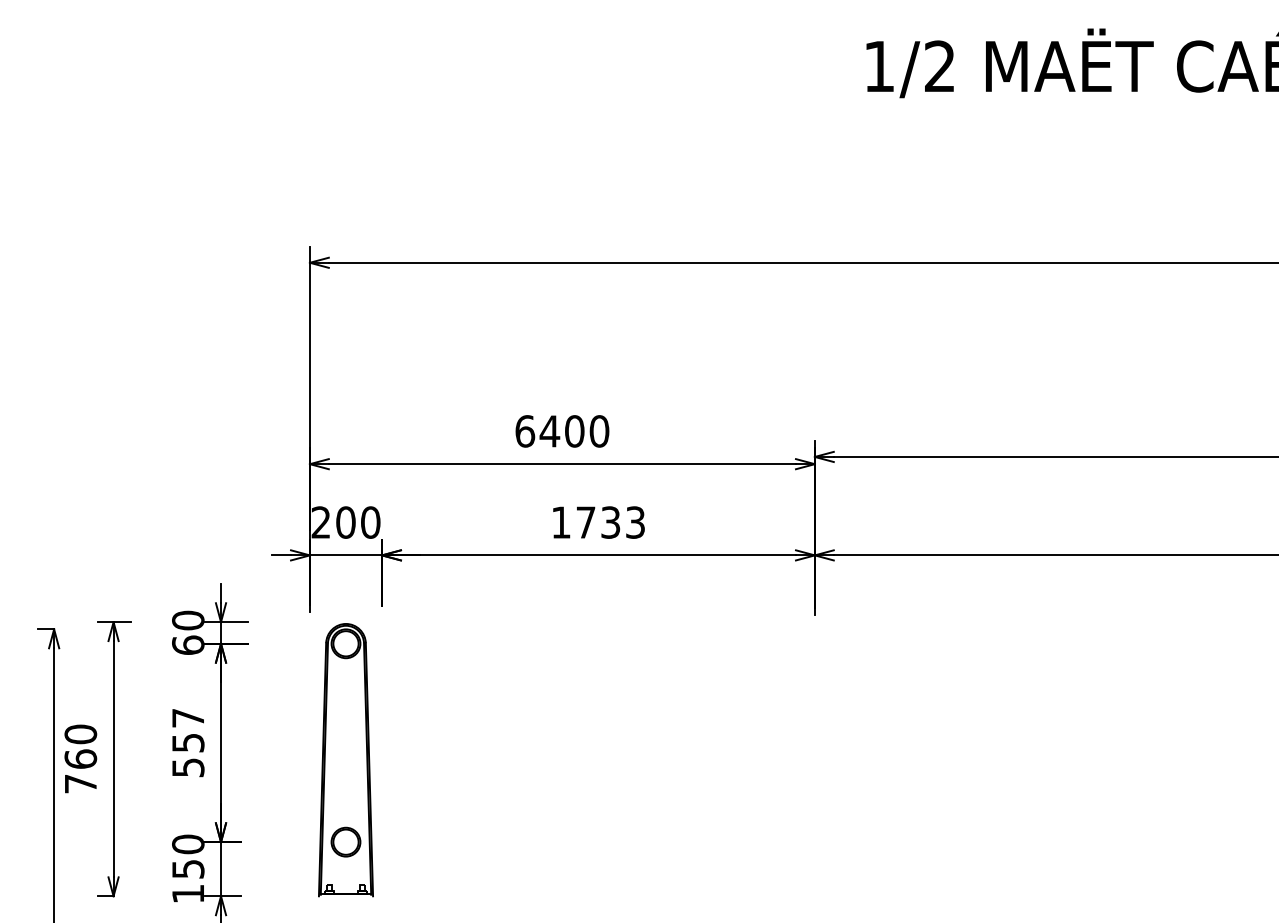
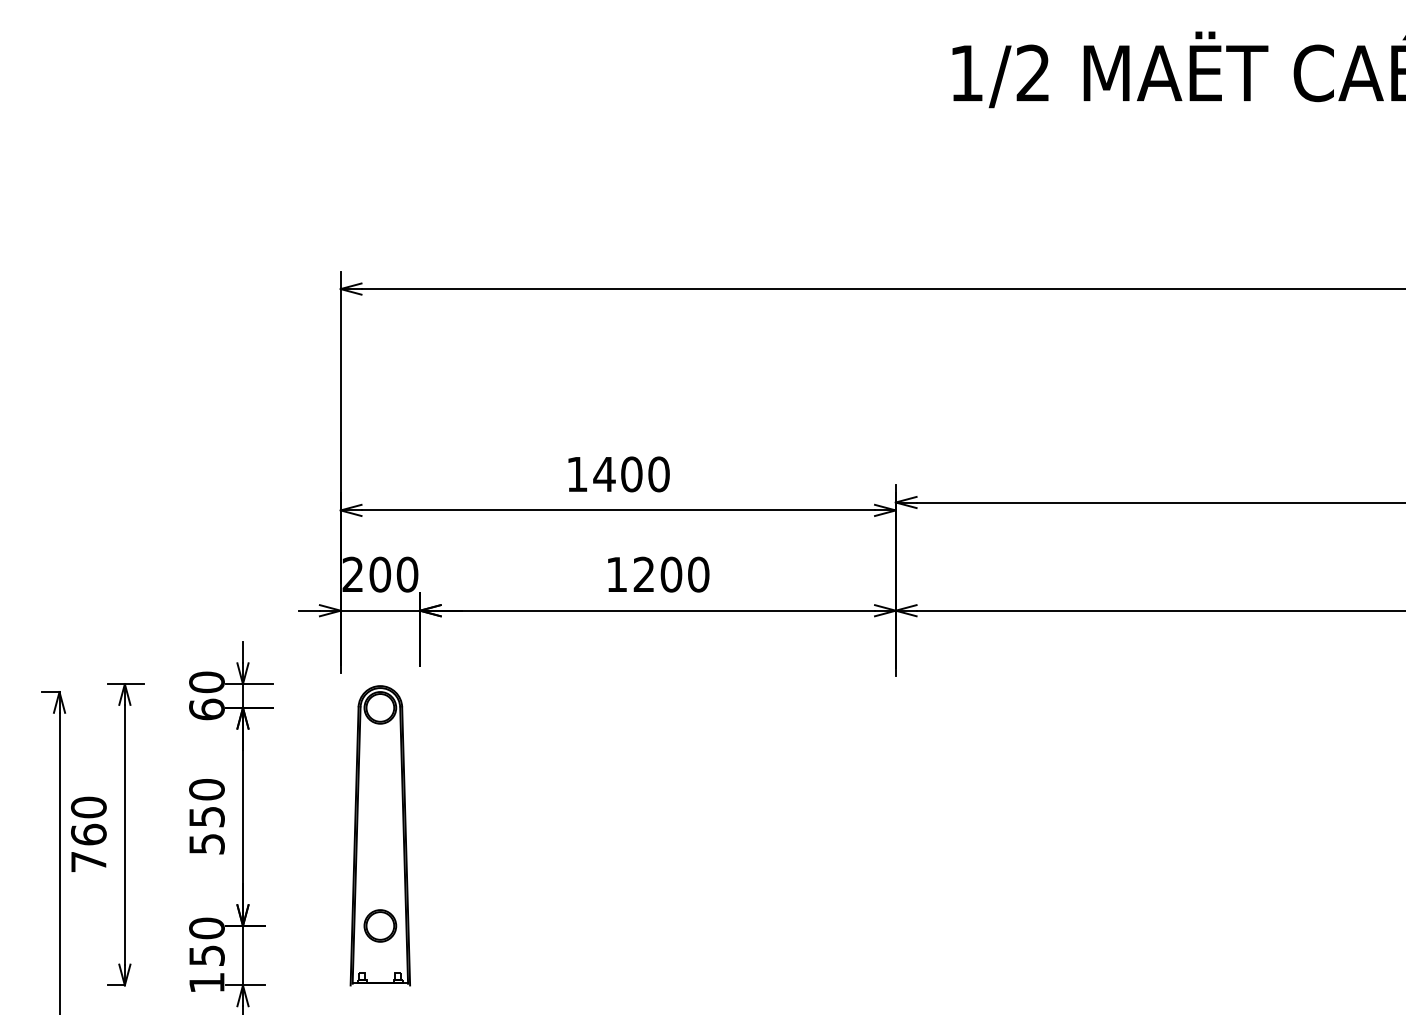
text: (525, 431) -> (577, 474), 6400 -> 1400
text: (610, 522) -> (671, 574), 1733 -> 1200
text: (187, 718) -> (206, 789), 557 -> 550

